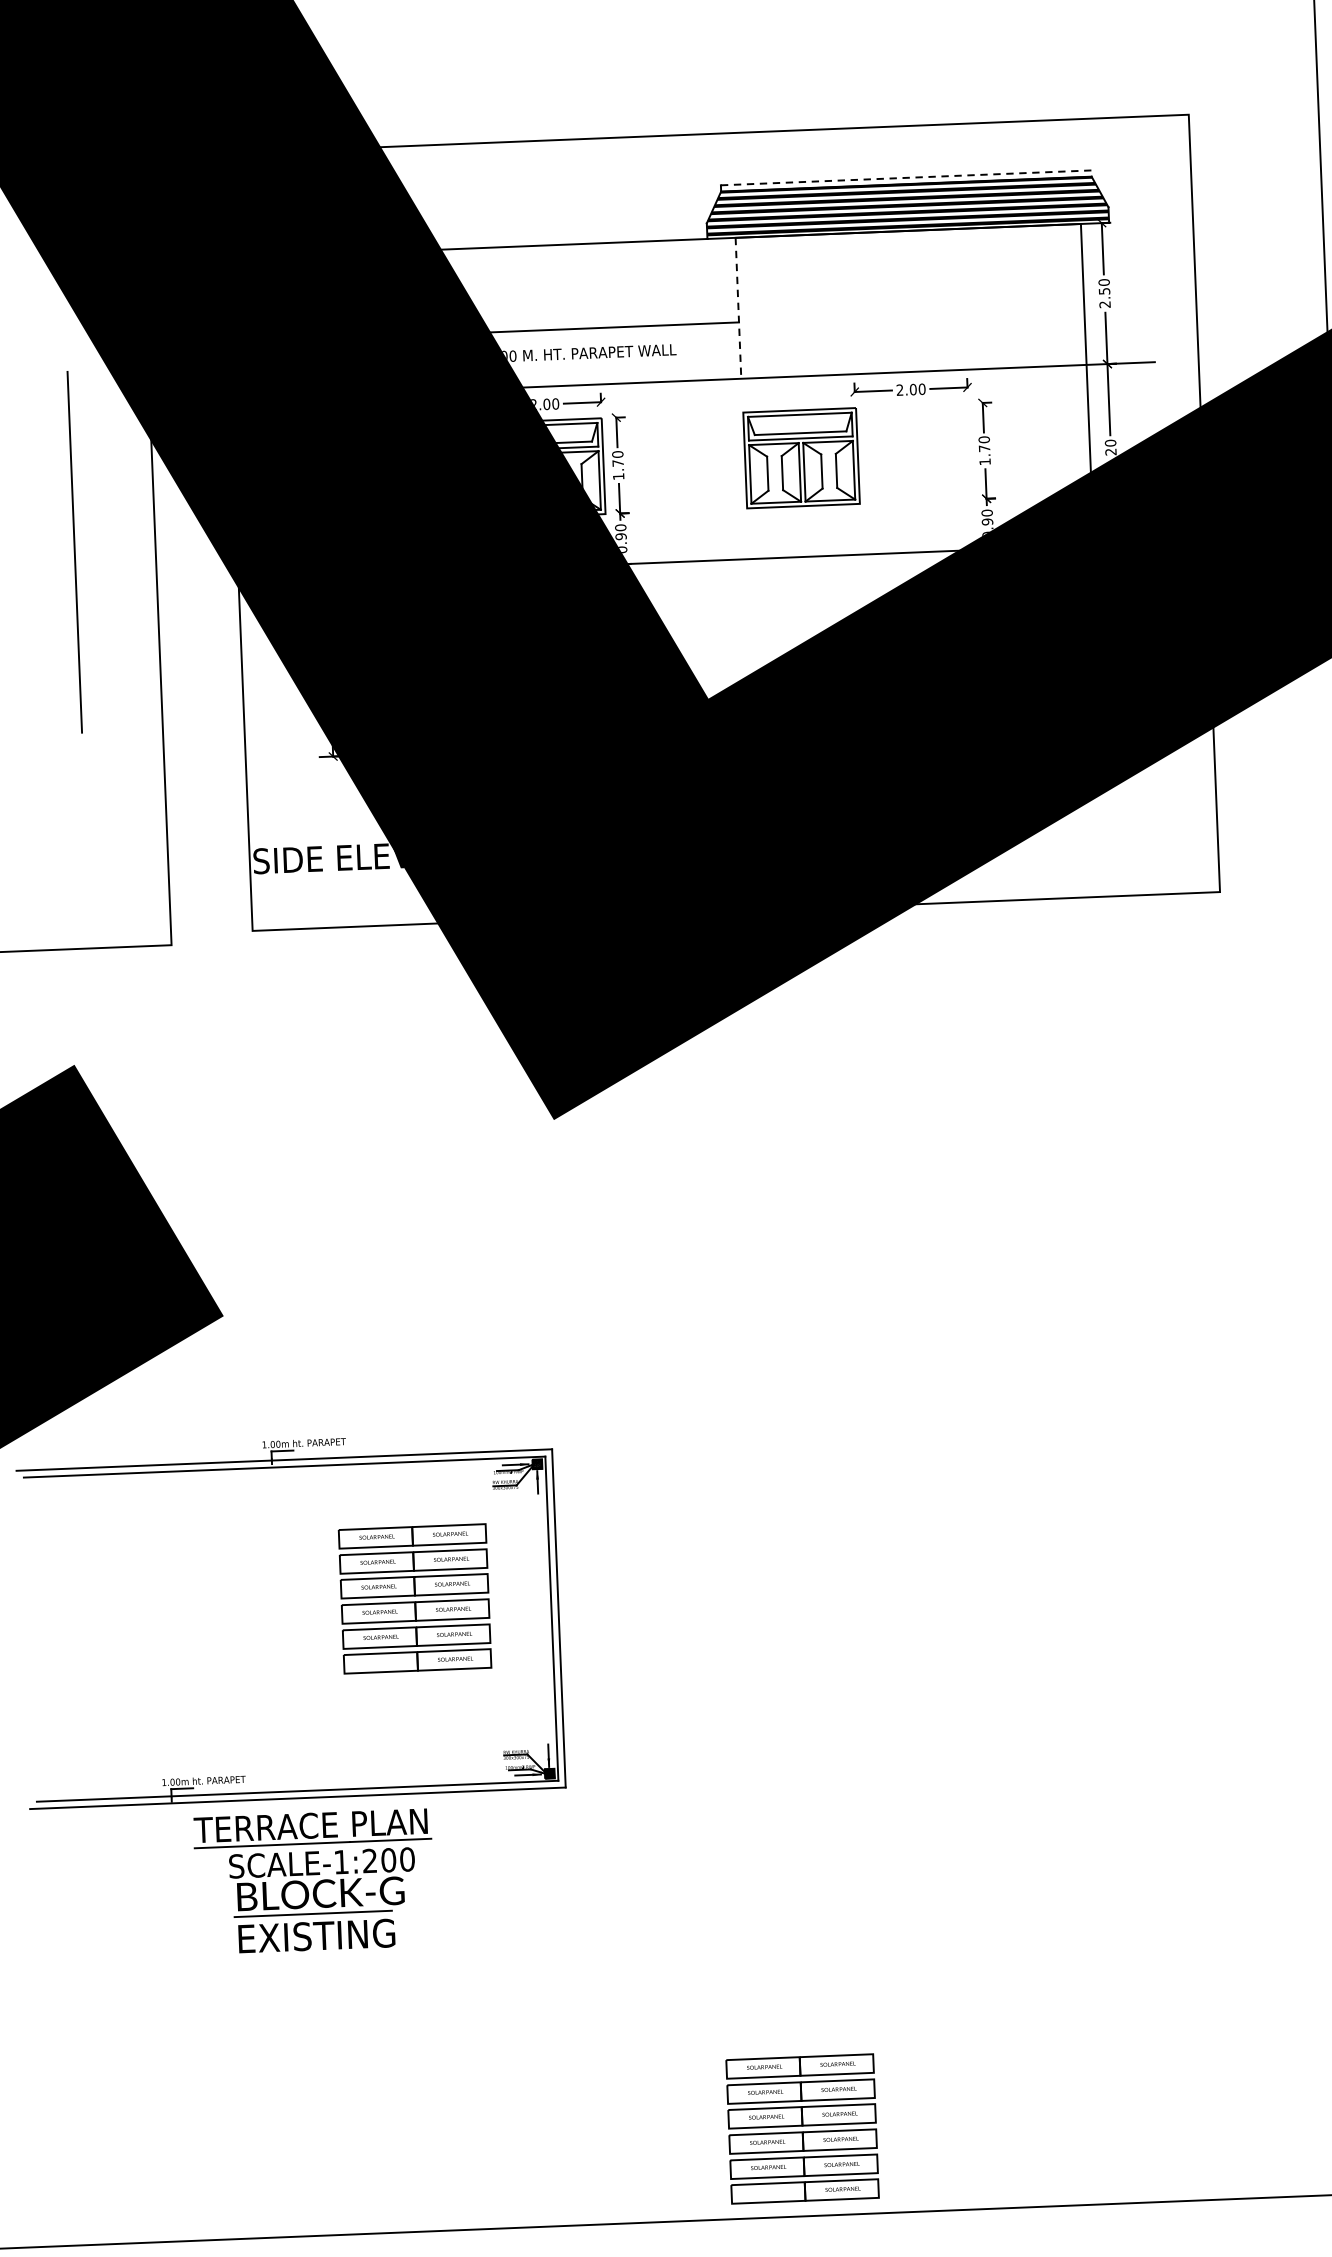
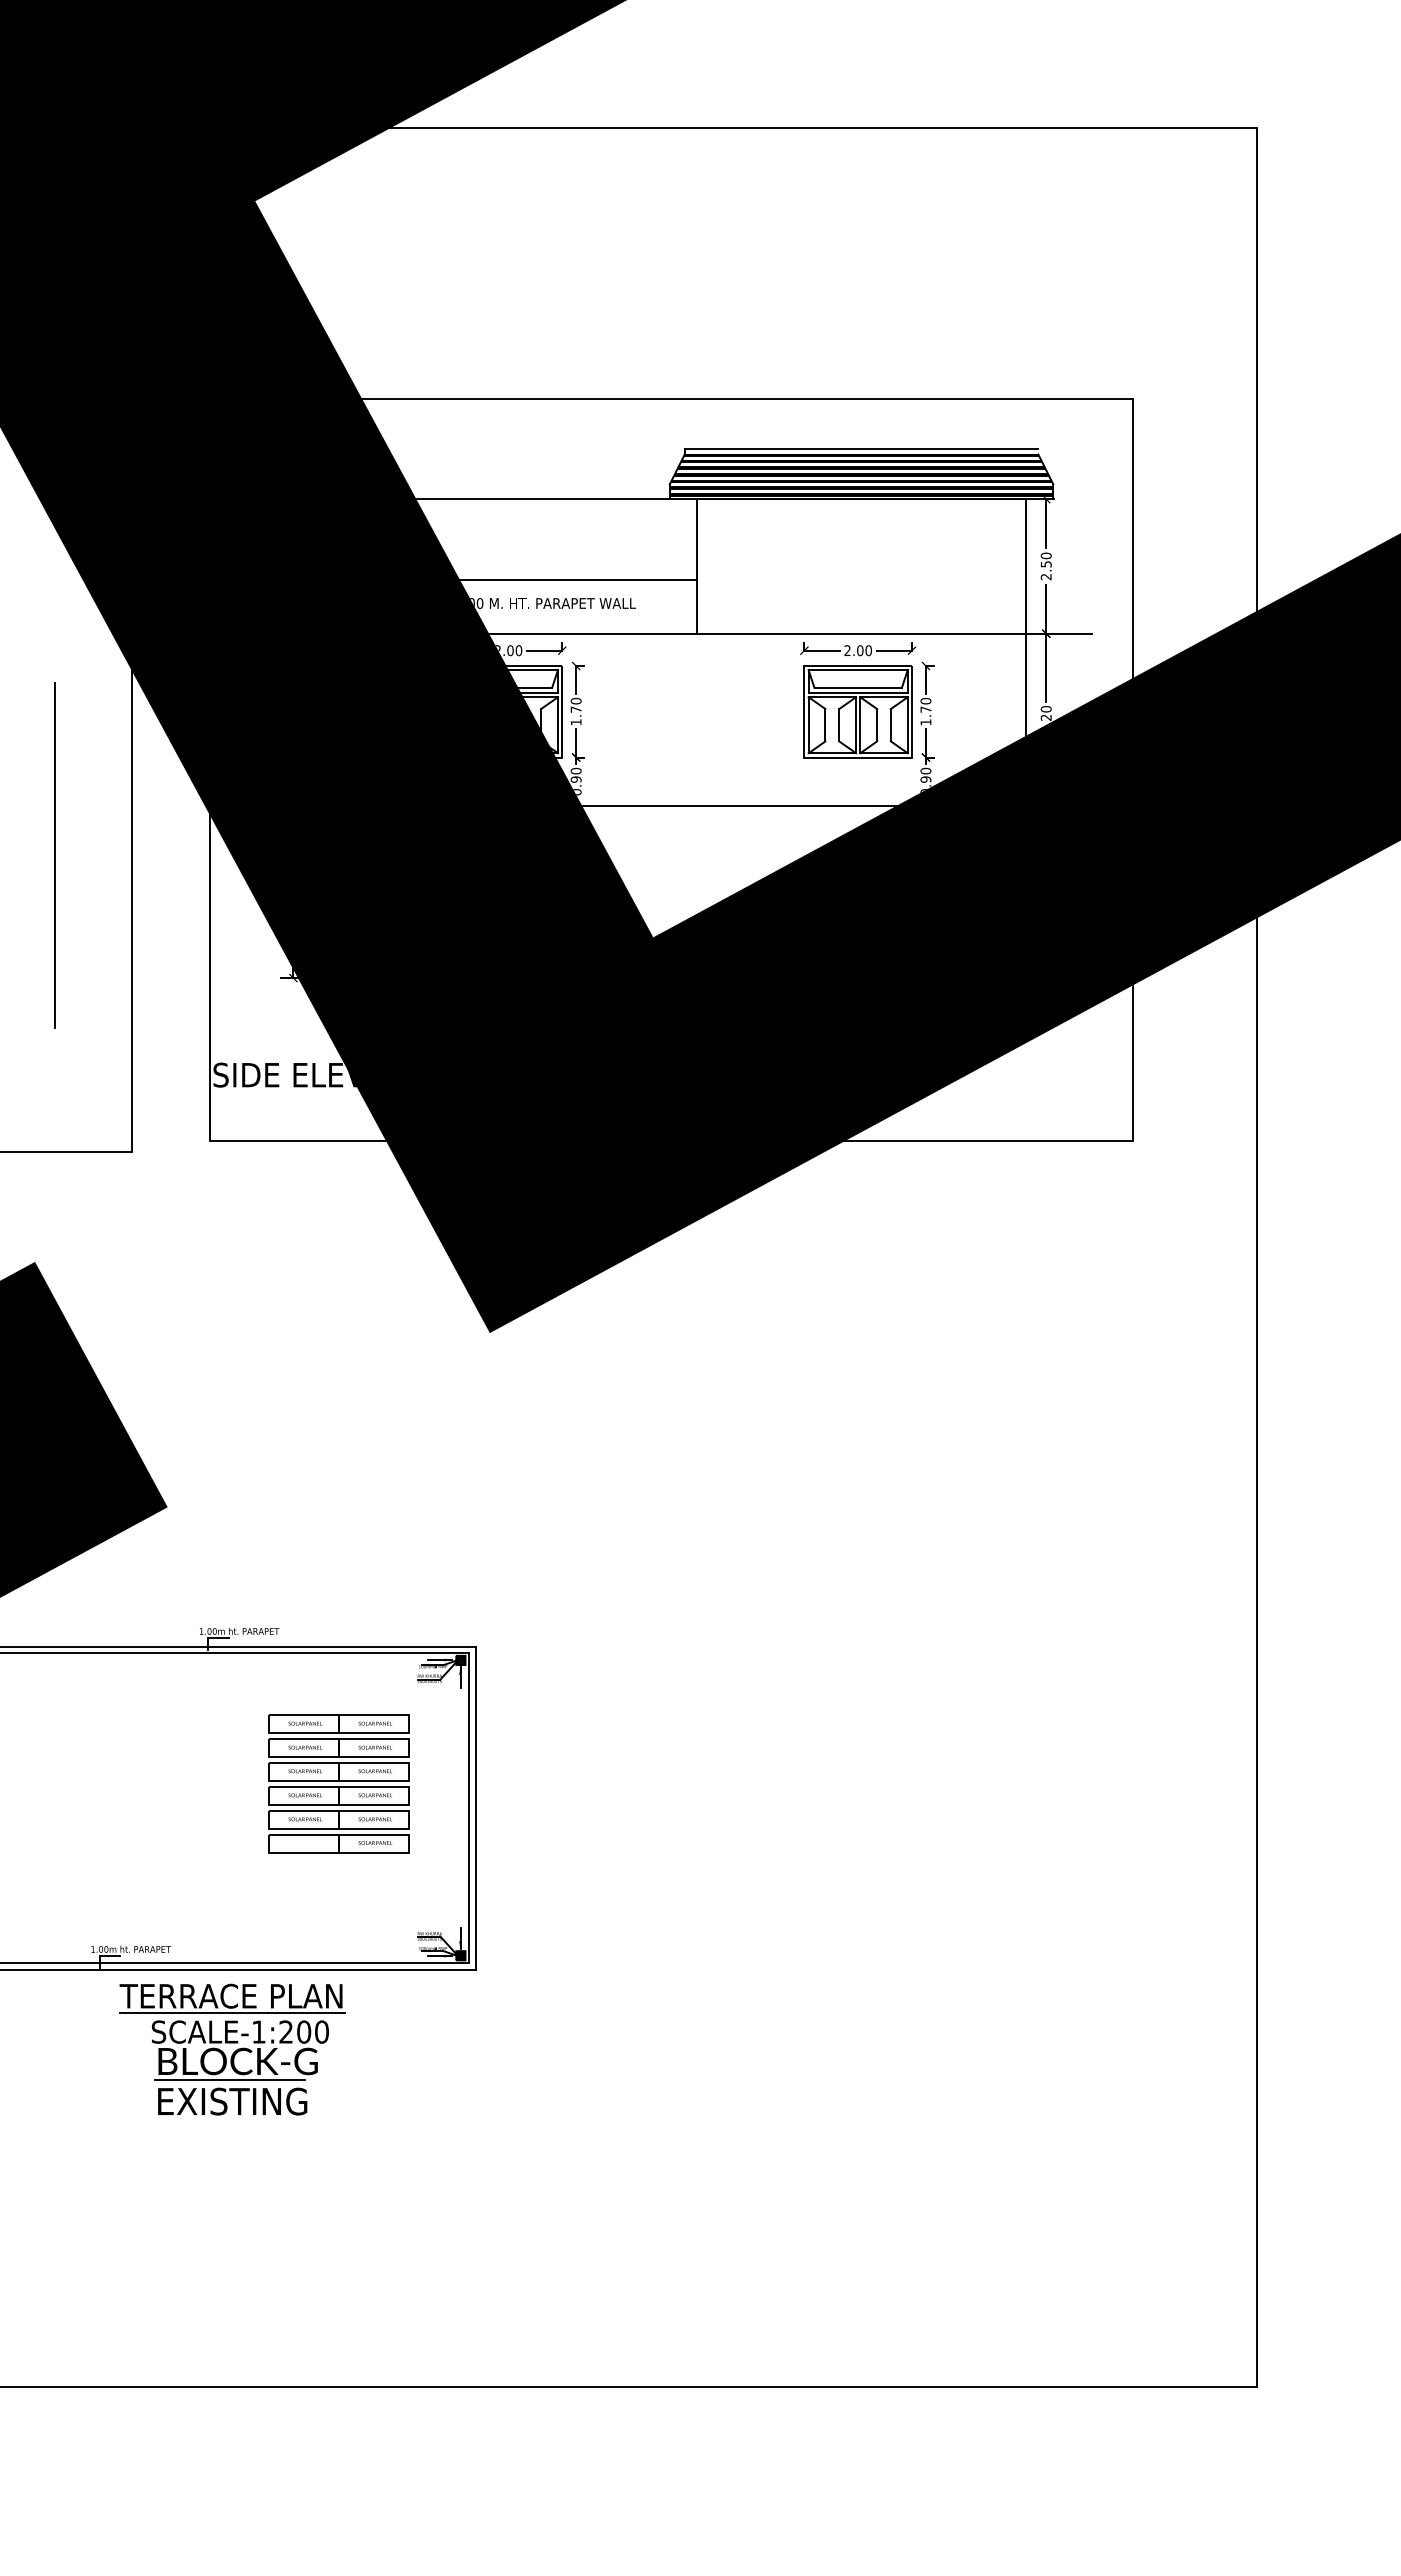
line: (906, 177) -> (861, 448), dashed -> solid
line: (738, 308) -> (696, 566), dashed -> solid
part: (800, 457) -> (857, 711), moved
line: (74, 552) -> (54, 855), moved
part: (801, 2128) -> (687, 2303), removed

